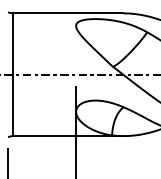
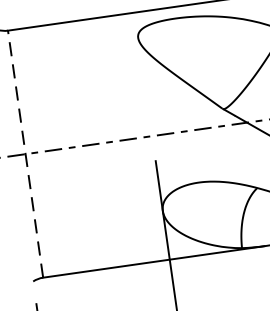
line: (13, 74) -> (26, 153), solid -> dashed

